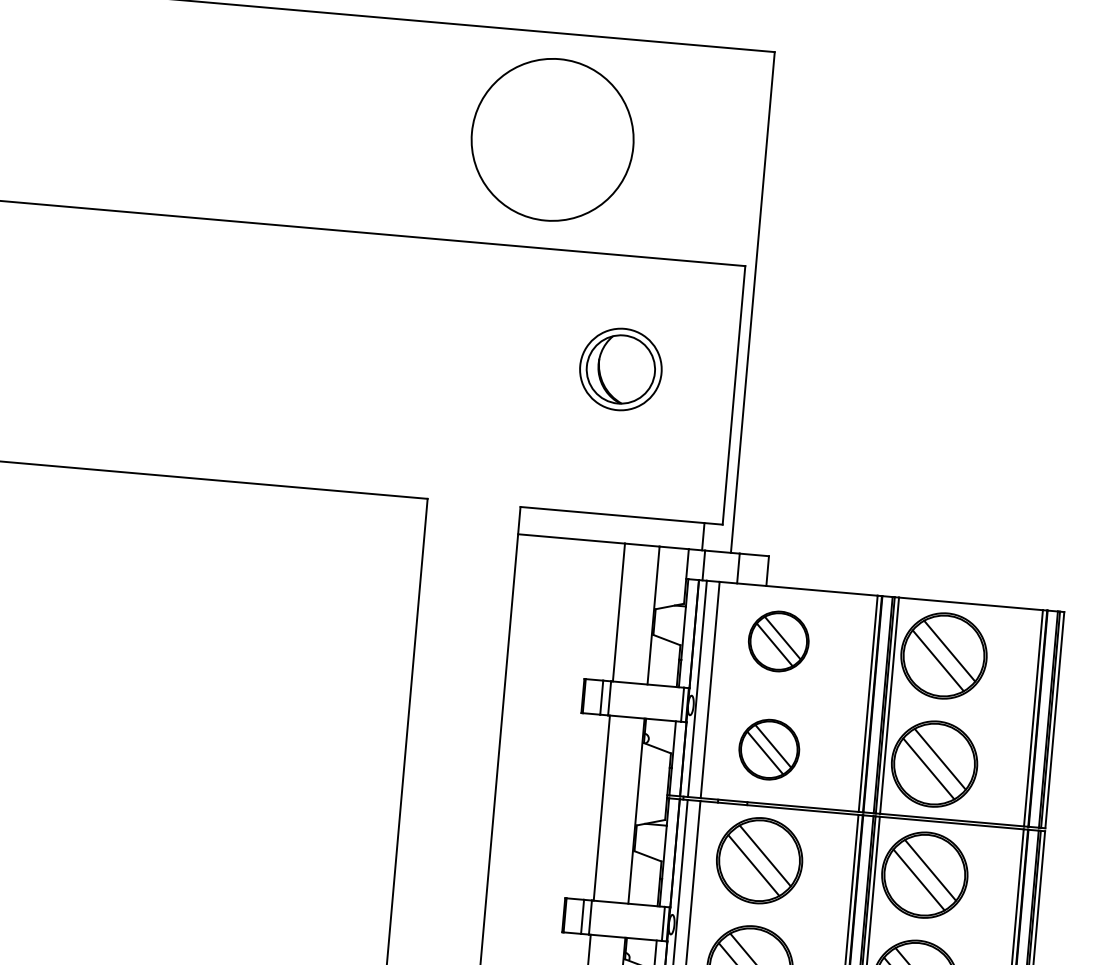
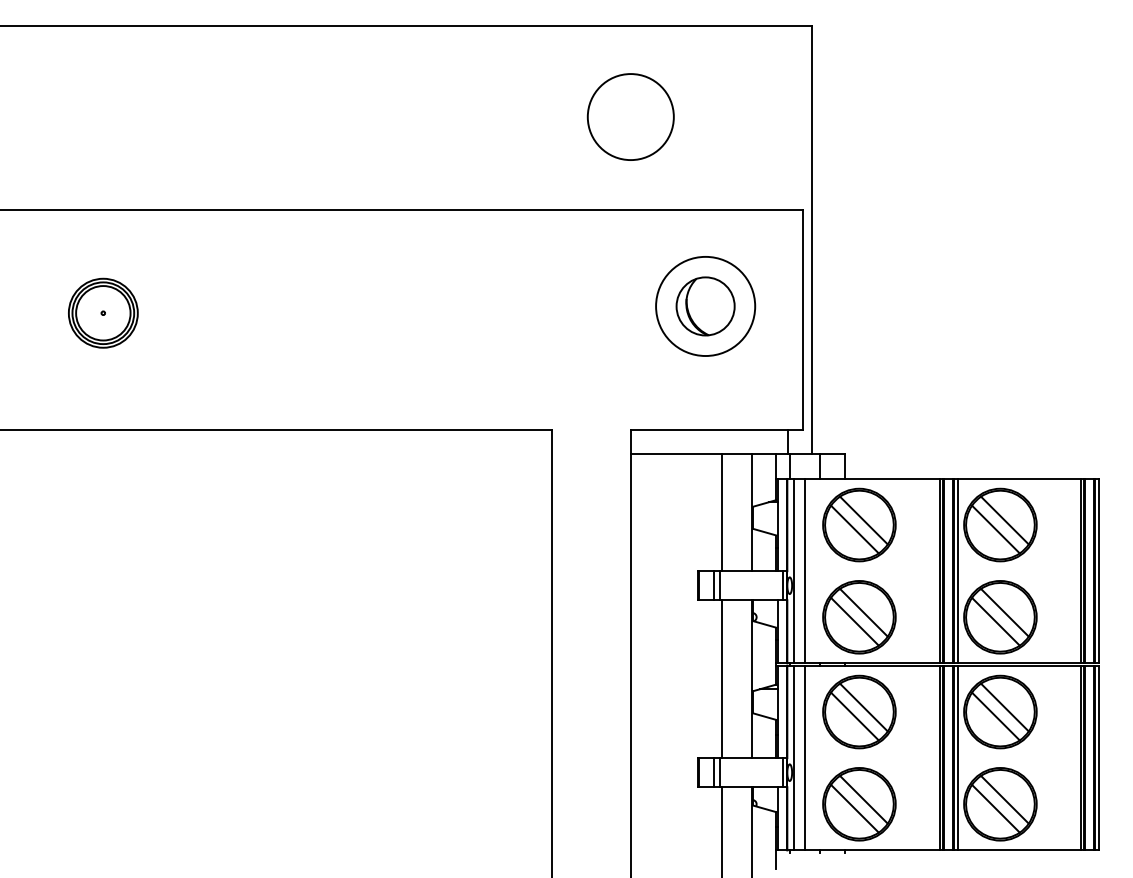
circle: (552, 140) -> (630, 117), size x0.62
circle: (620, 369) -> (705, 306), size x1.43
part: (778, 640) -> (859, 524), size x1.43
part: (769, 749) -> (859, 617), size x1.43

